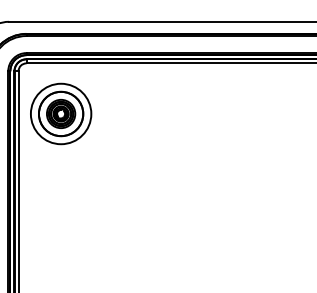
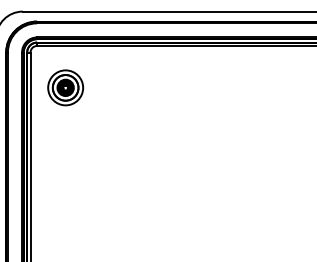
part: (60, 113) -> (65, 87), size x0.7

